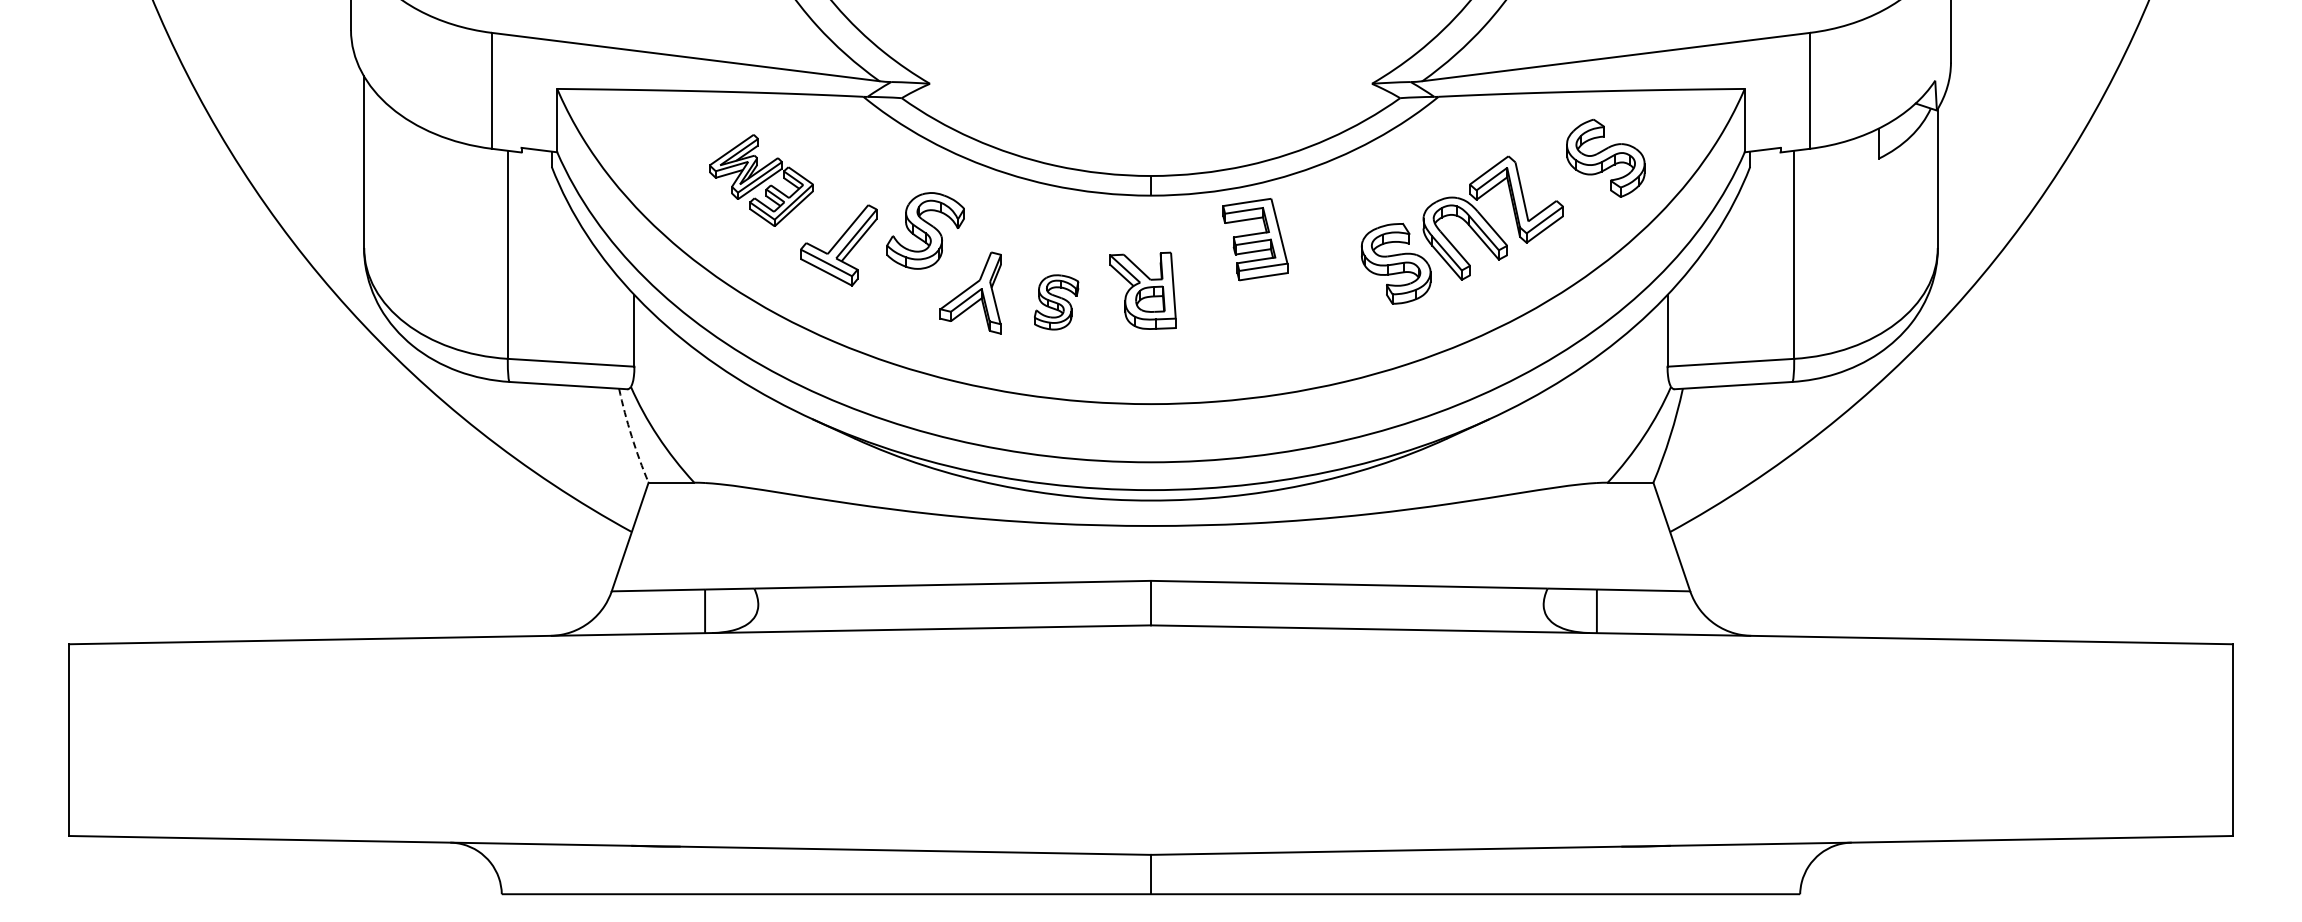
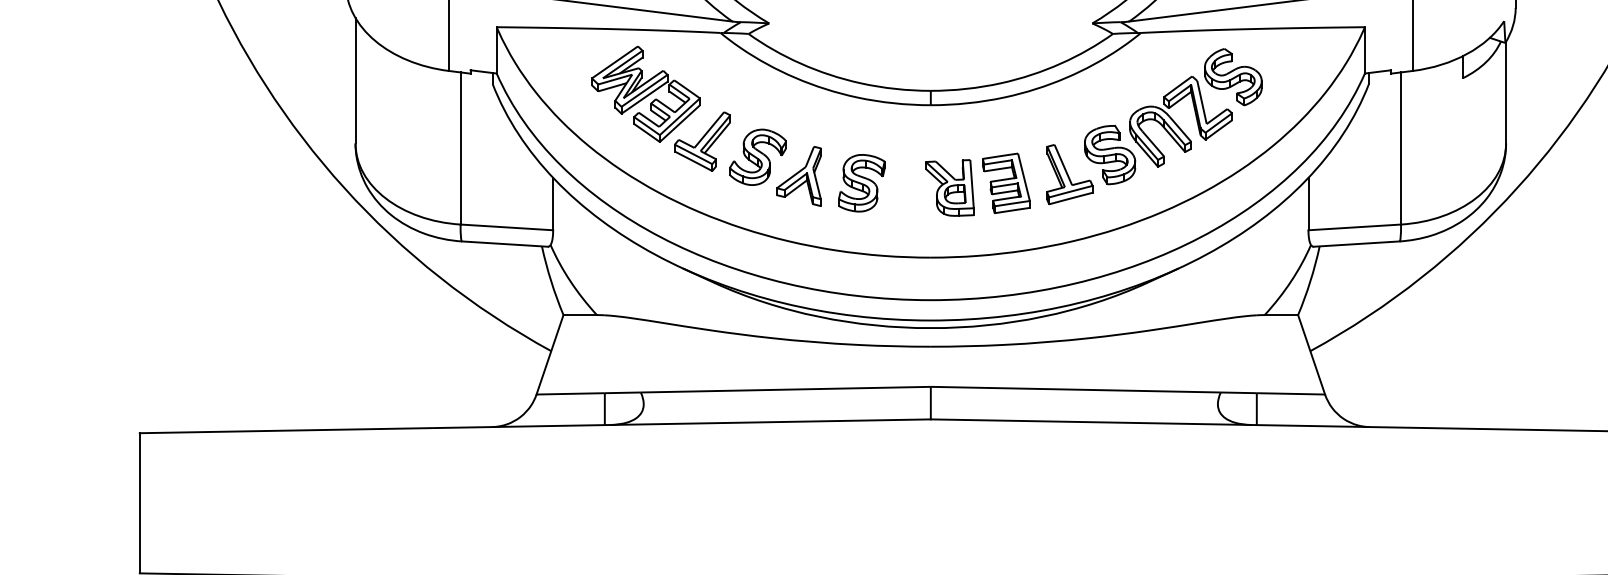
part: (1605, 157) -> (1233, 76), moved
part: (761, 180) -> (646, 94), size x1.43
part: (925, 230) -> (757, 157), moved
part: (1255, 239) -> (1006, 183), moved
part: (1142, 290) -> (949, 187), moved
part: (1340, 290) -> (1069, 174), added
part: (1056, 302) -> (861, 183), size x1.43
arc: (631, 436) -> (551, 281), dashed -> solid

